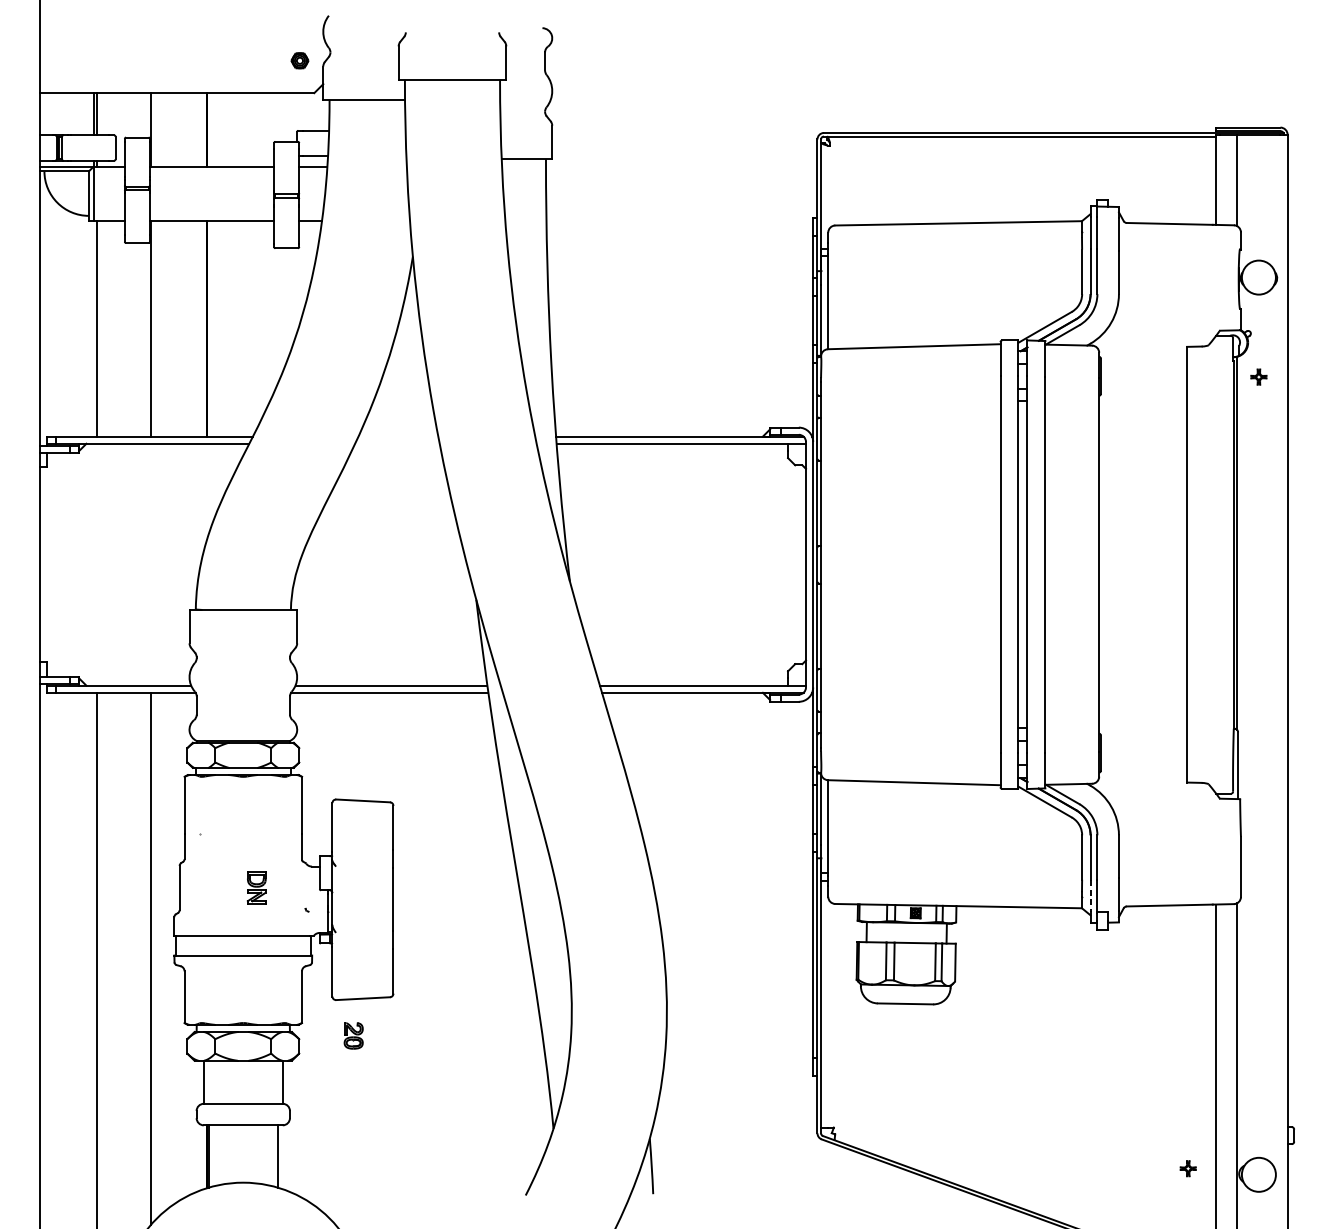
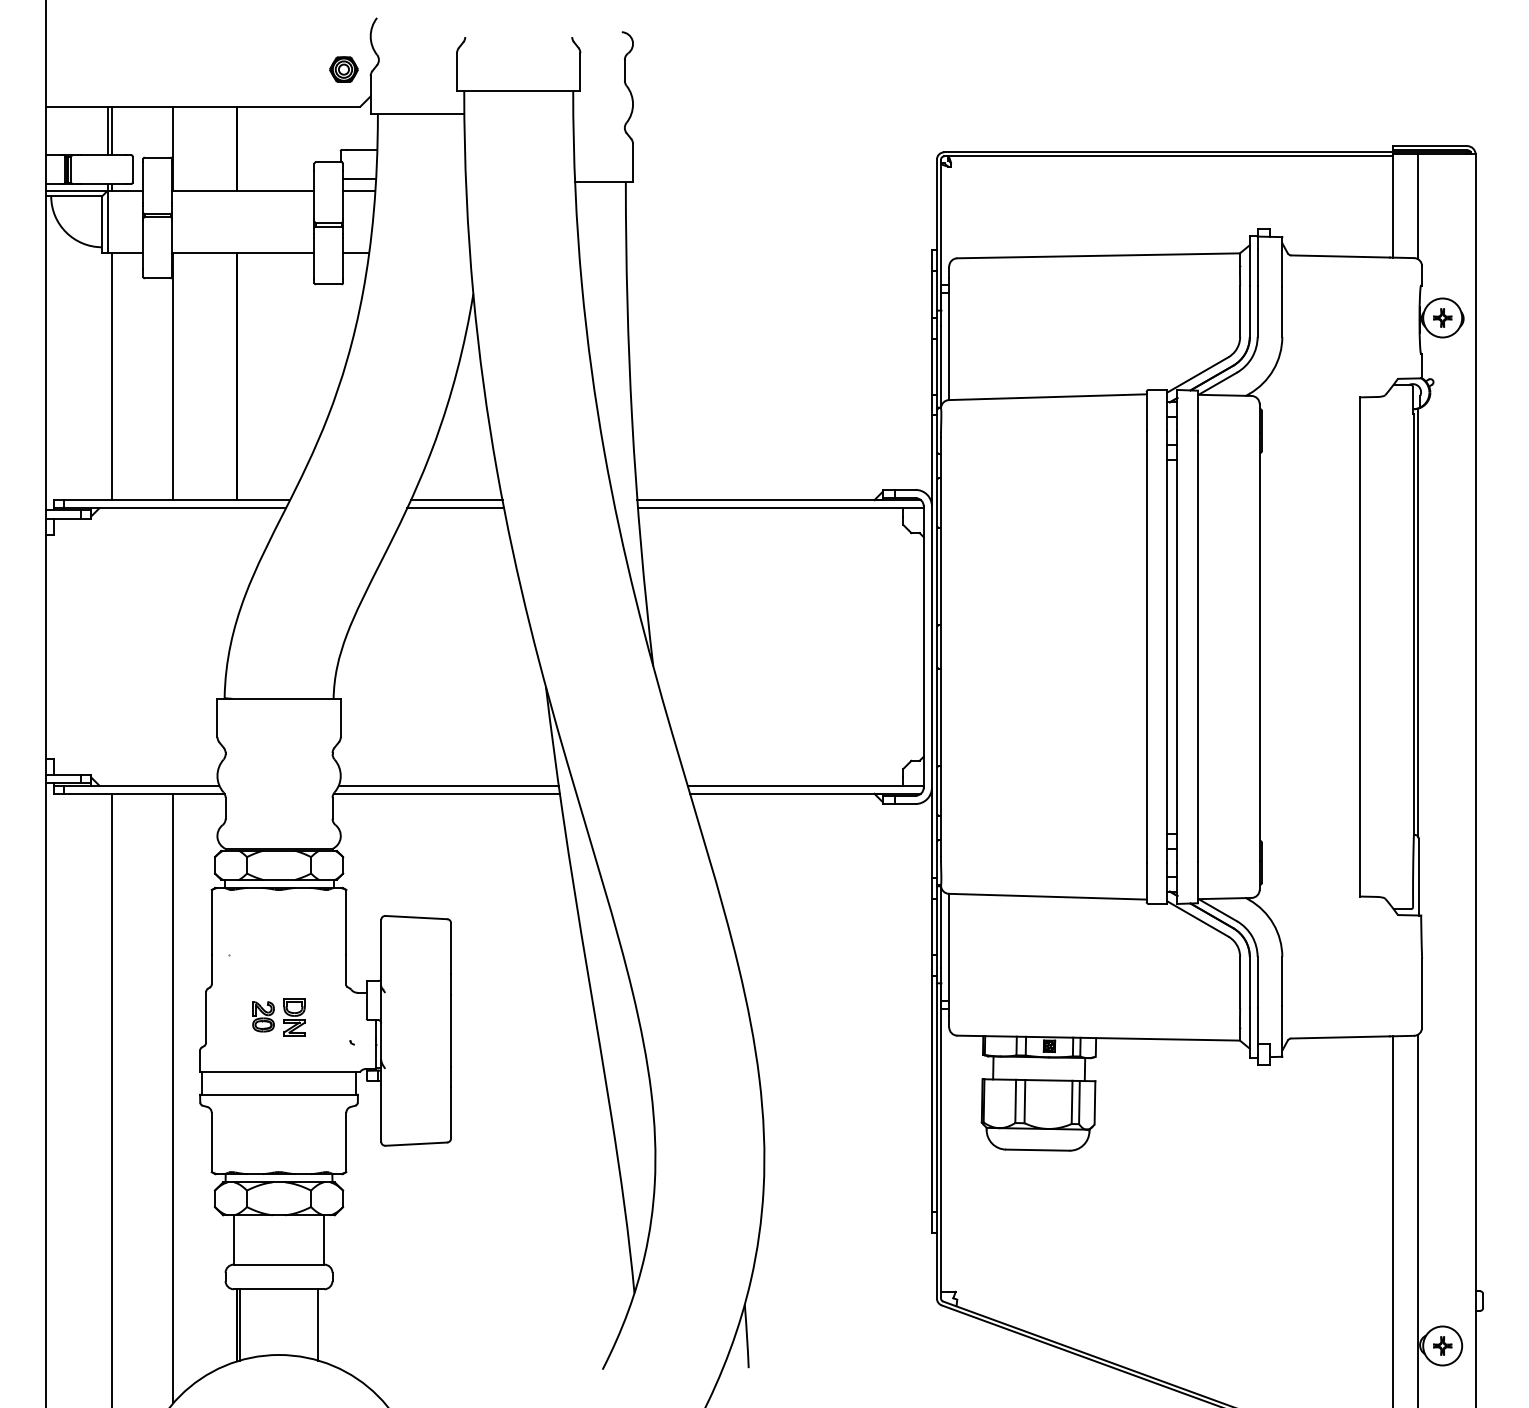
part: (299, 60) -> (343, 69), size x1.43
part: (1258, 376) -> (1442, 317), moved
line: (398, 436) -> (456, 500), added
line: (397, 443) -> (455, 508), added
line: (1090, 896) -> (1249, 1027), dashed -> solid
part: (353, 1035) -> (263, 1016), moved
part: (1188, 1168) -> (1442, 1345), moved

